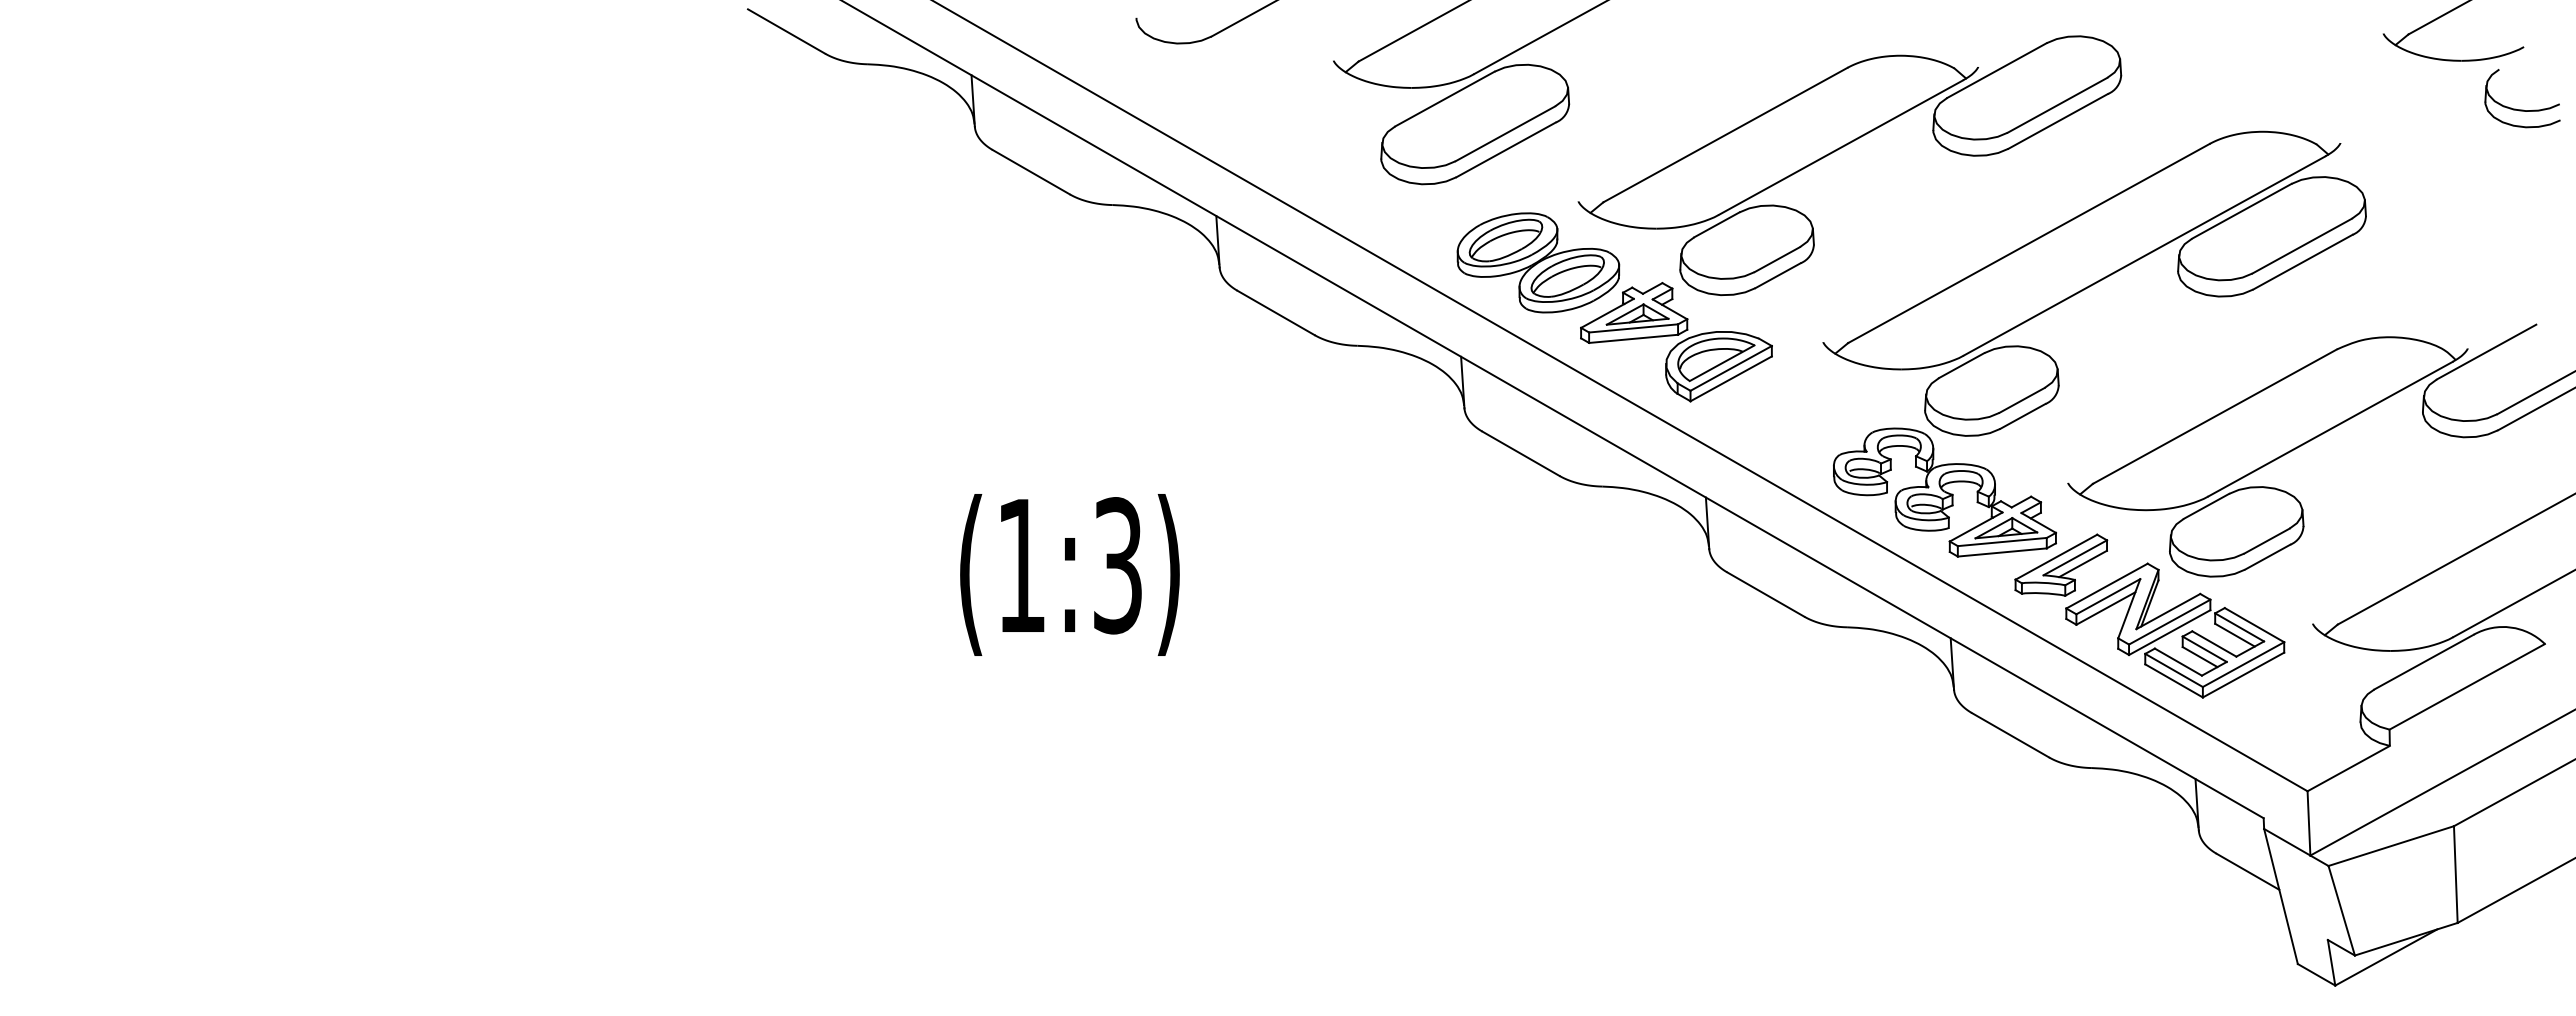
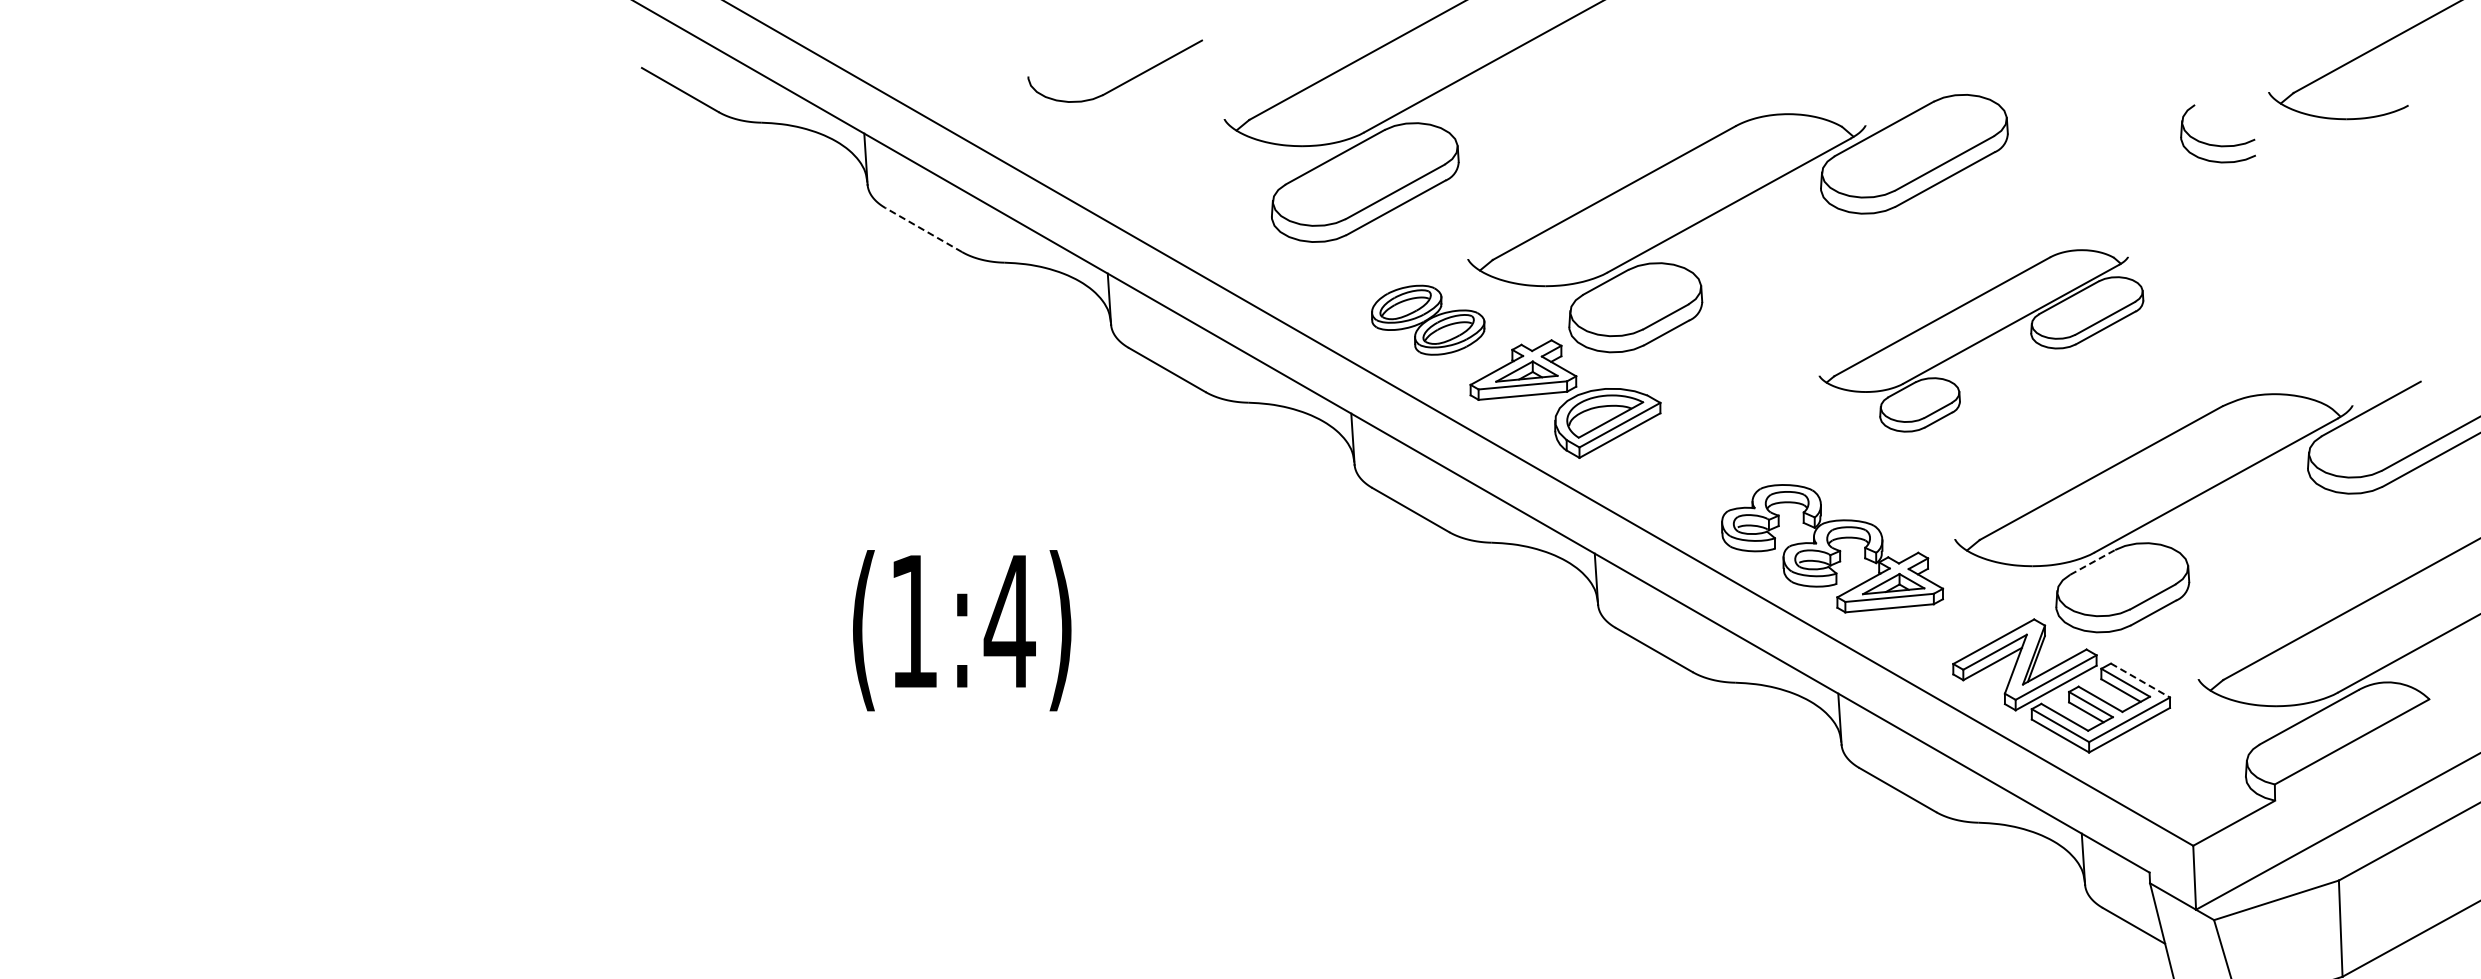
part: (2522, 109) -> (2218, 144), moved
line: (1030, 172) -> (922, 230), solid -> dashed
part: (1538, 262) -> (1428, 319), size x0.7
part: (2094, 283) -> (1981, 340), size x0.6
line: (2206, 506) -> (2092, 562), solid -> dashed
part: (2061, 564) -> (1948, 620), removed
text: (1117, 565) -> (1009, 621), (1:3) -> (1:4)
line: (2254, 625) -> (2140, 680), solid -> dashed

